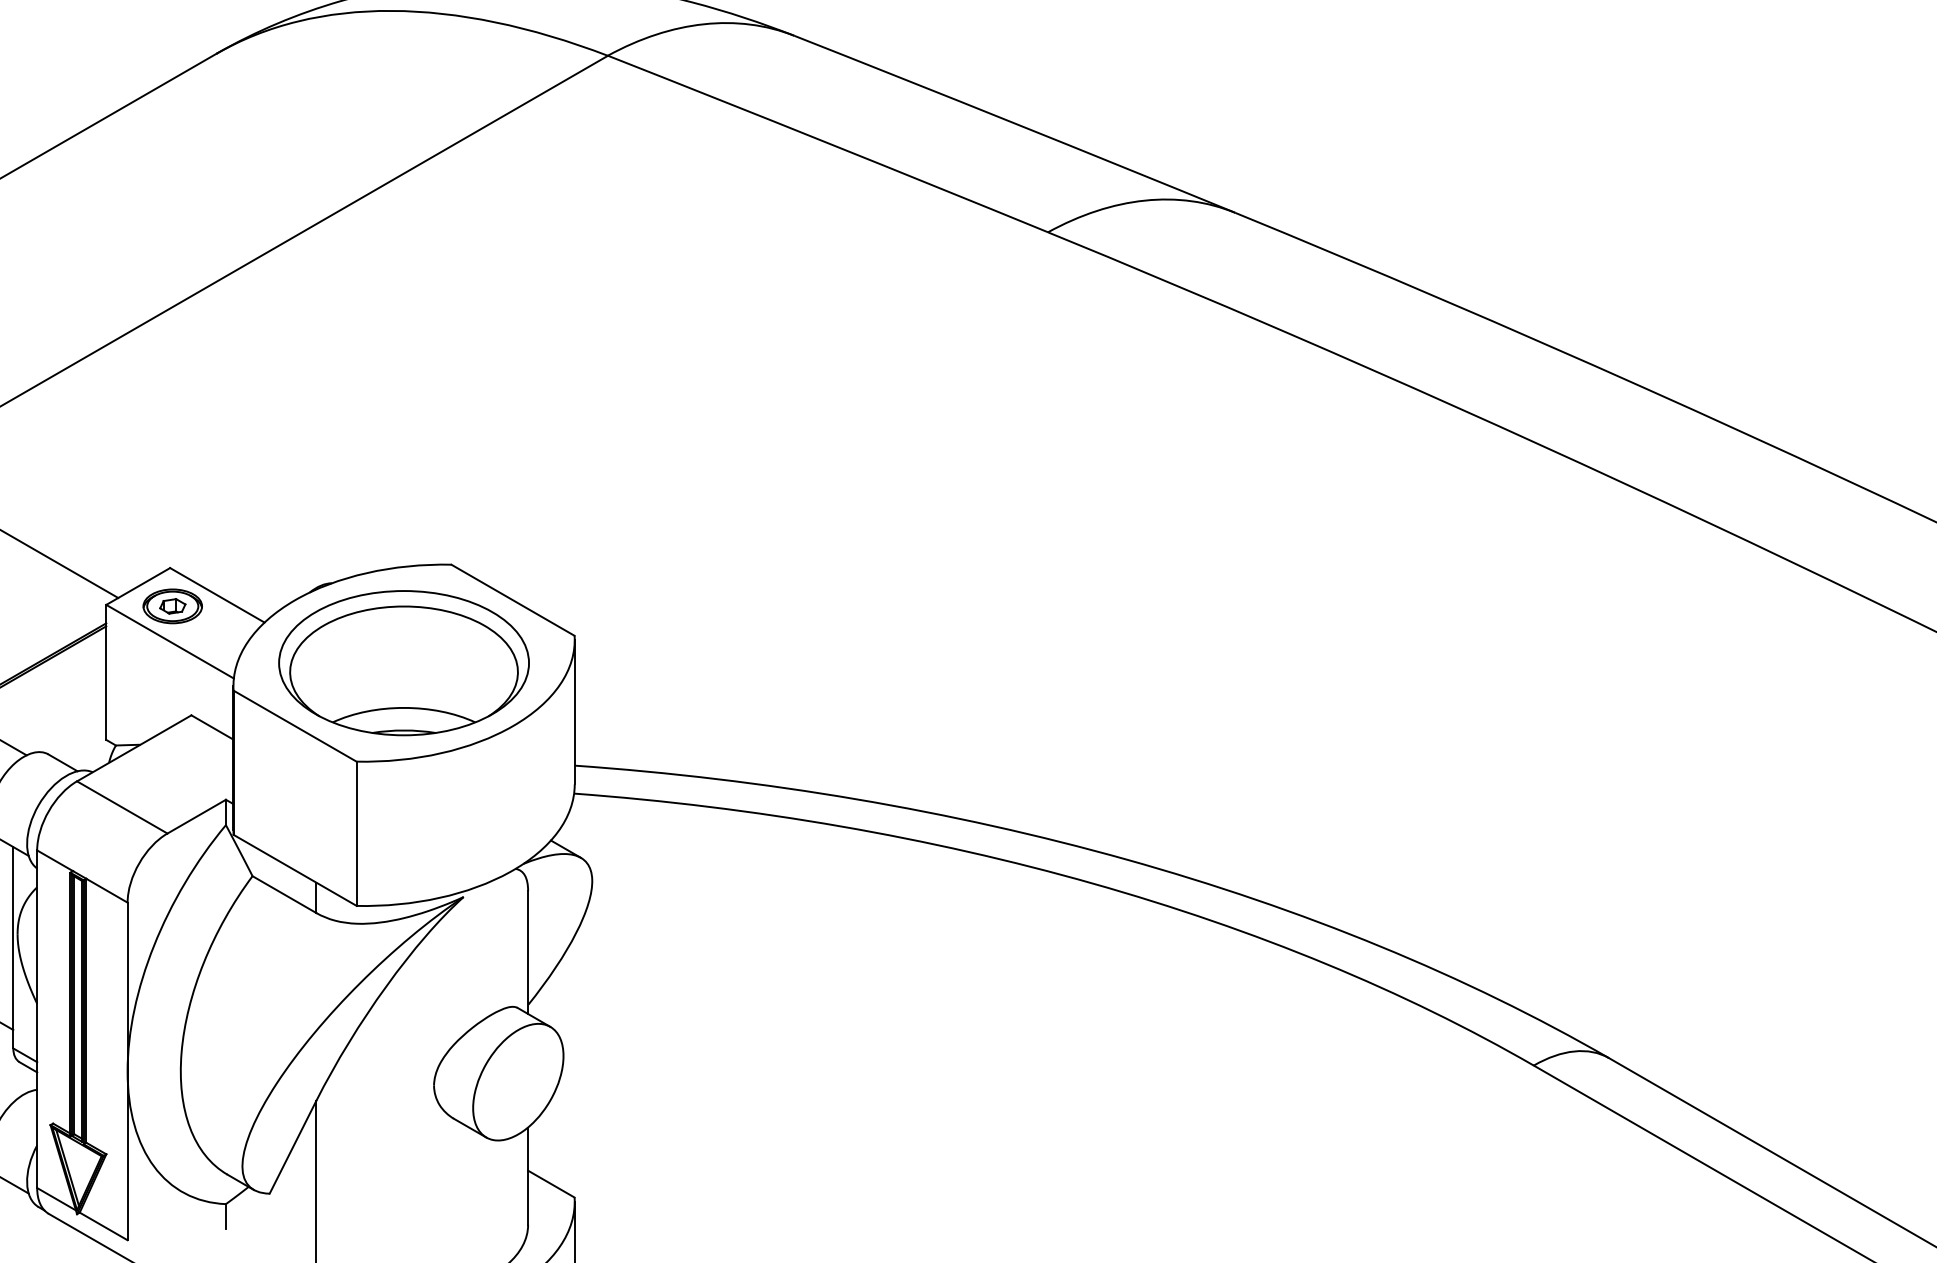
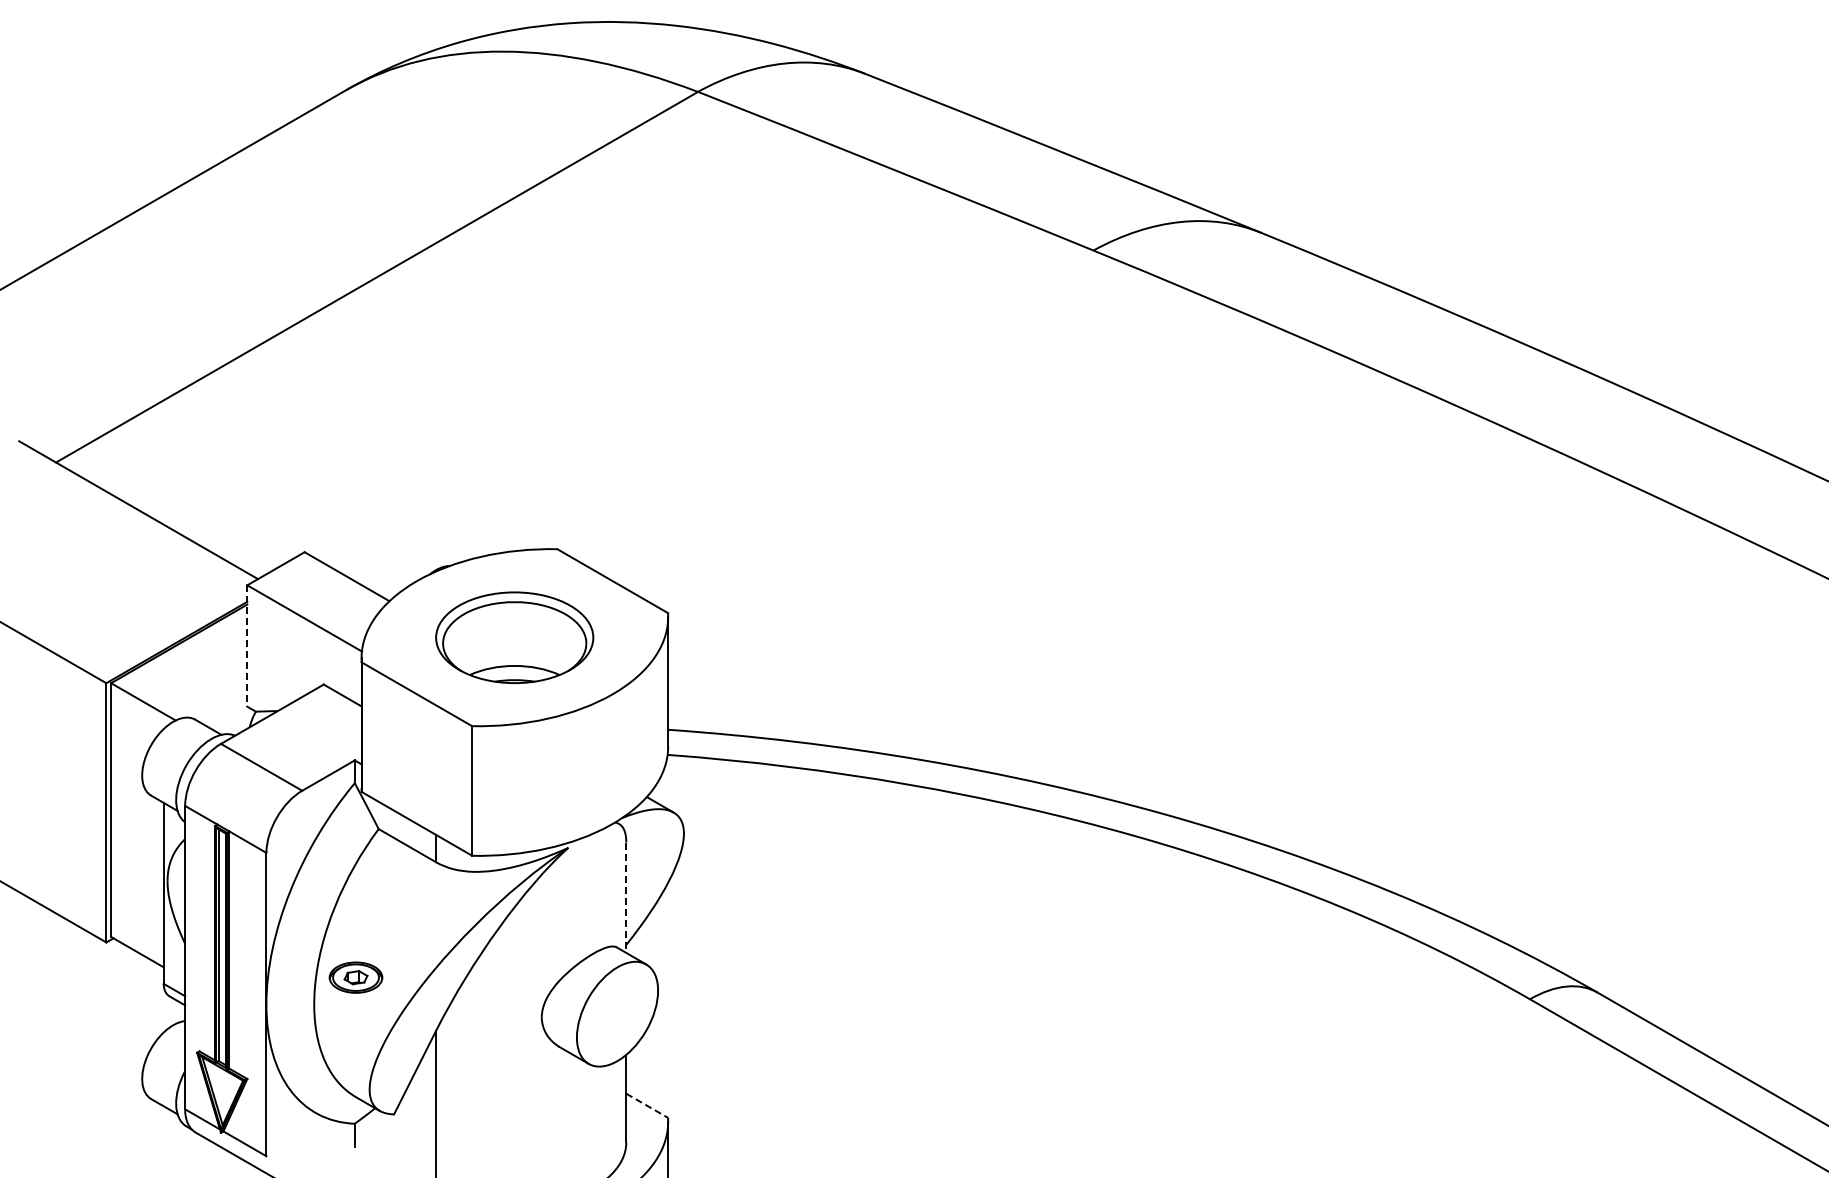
part: (172, 606) -> (355, 977), moved
part: (403, 662) -> (514, 637), size x0.7
line: (106, 672) -> (247, 646), solid -> dashed
line: (528, 953) -> (626, 898), solid -> dashed
line: (551, 1184) -> (647, 1106), solid -> dashed

